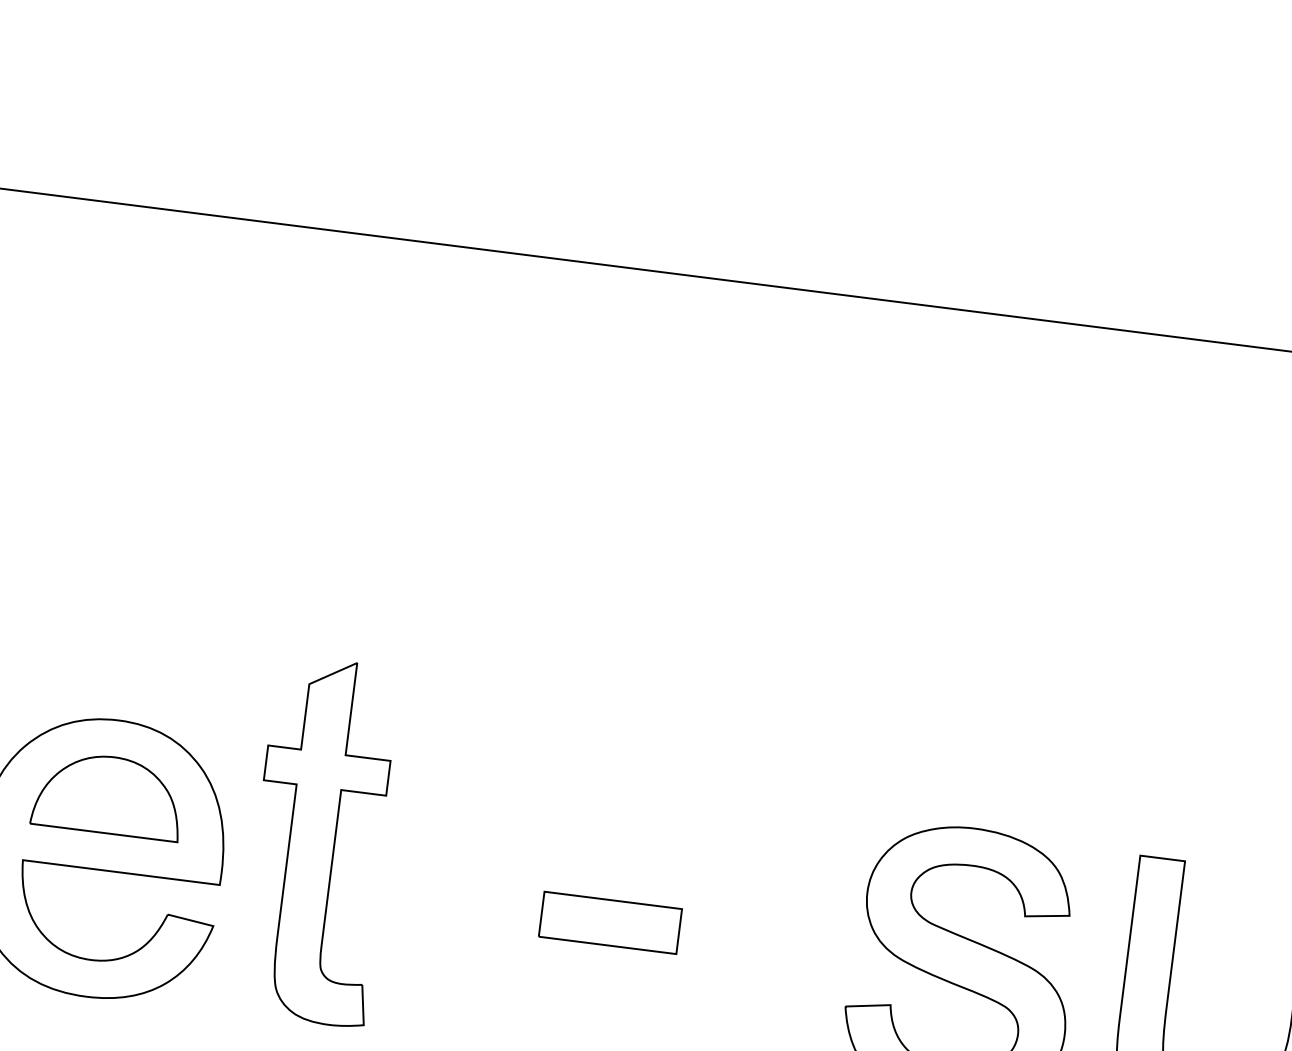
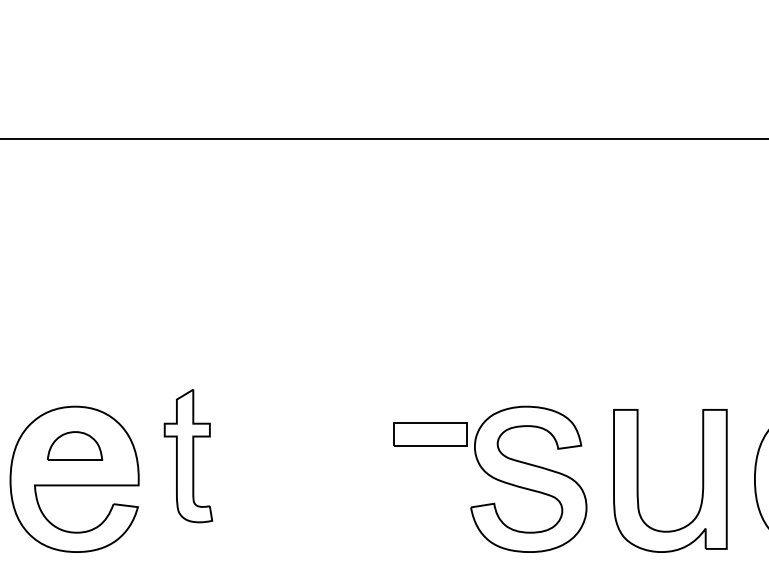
part: (107, 793) -> (74, 445), size x0.7
part: (321, 840) -> (188, 455), size x0.7
part: (610, 922) -> (430, 434), moved

